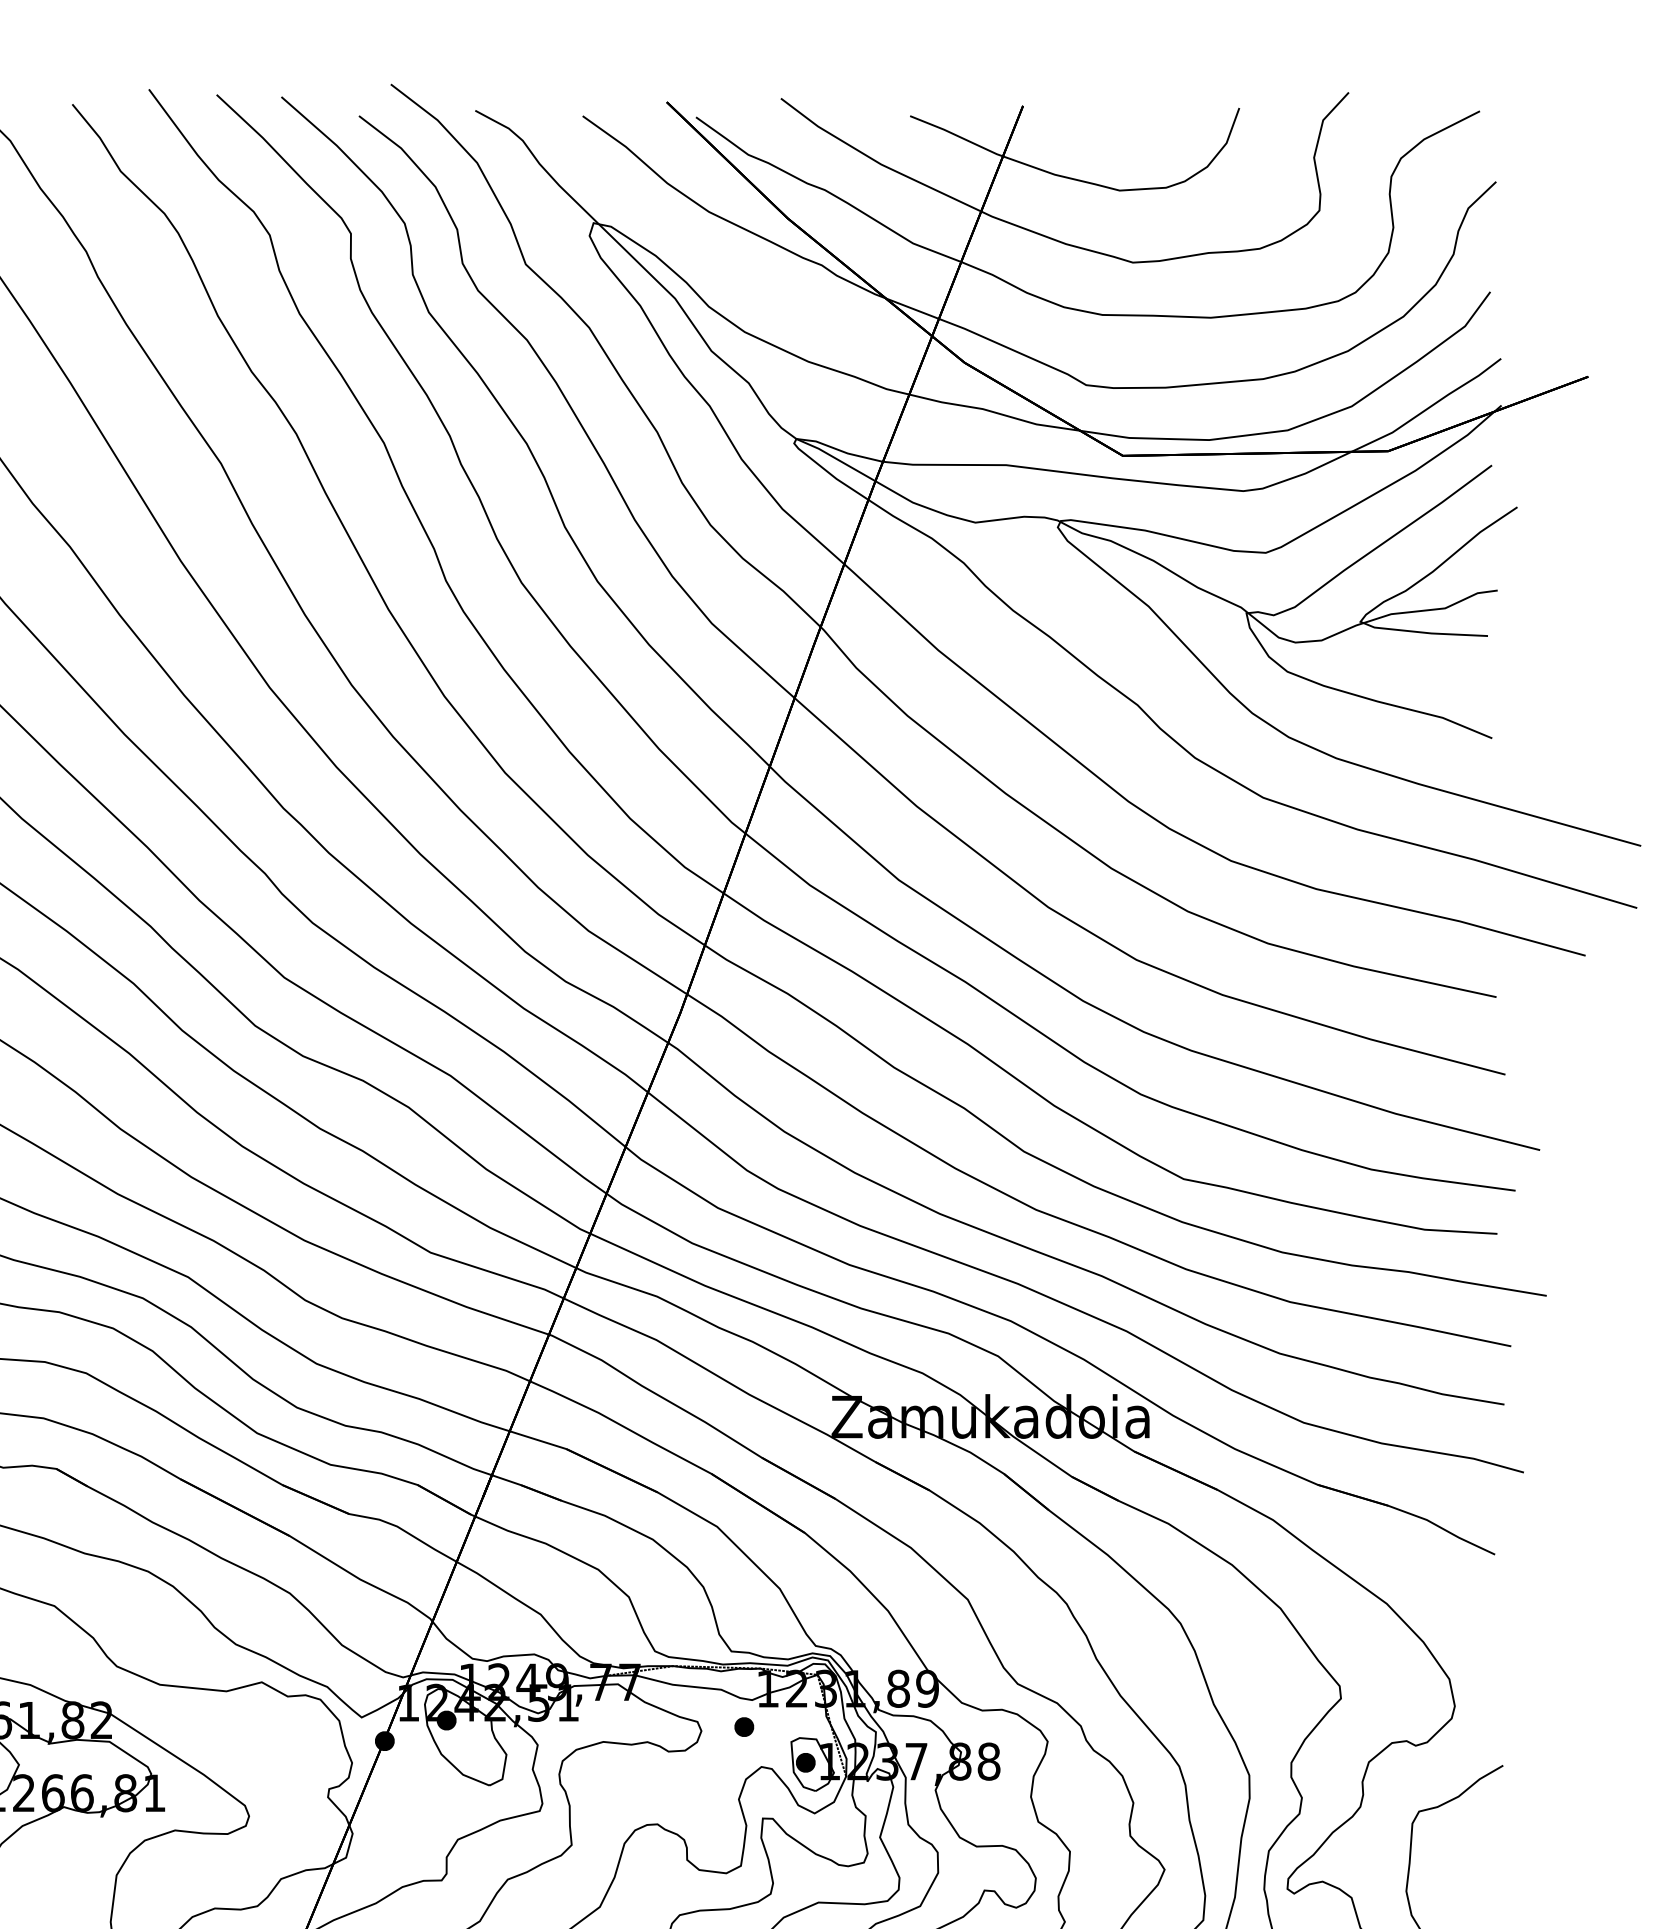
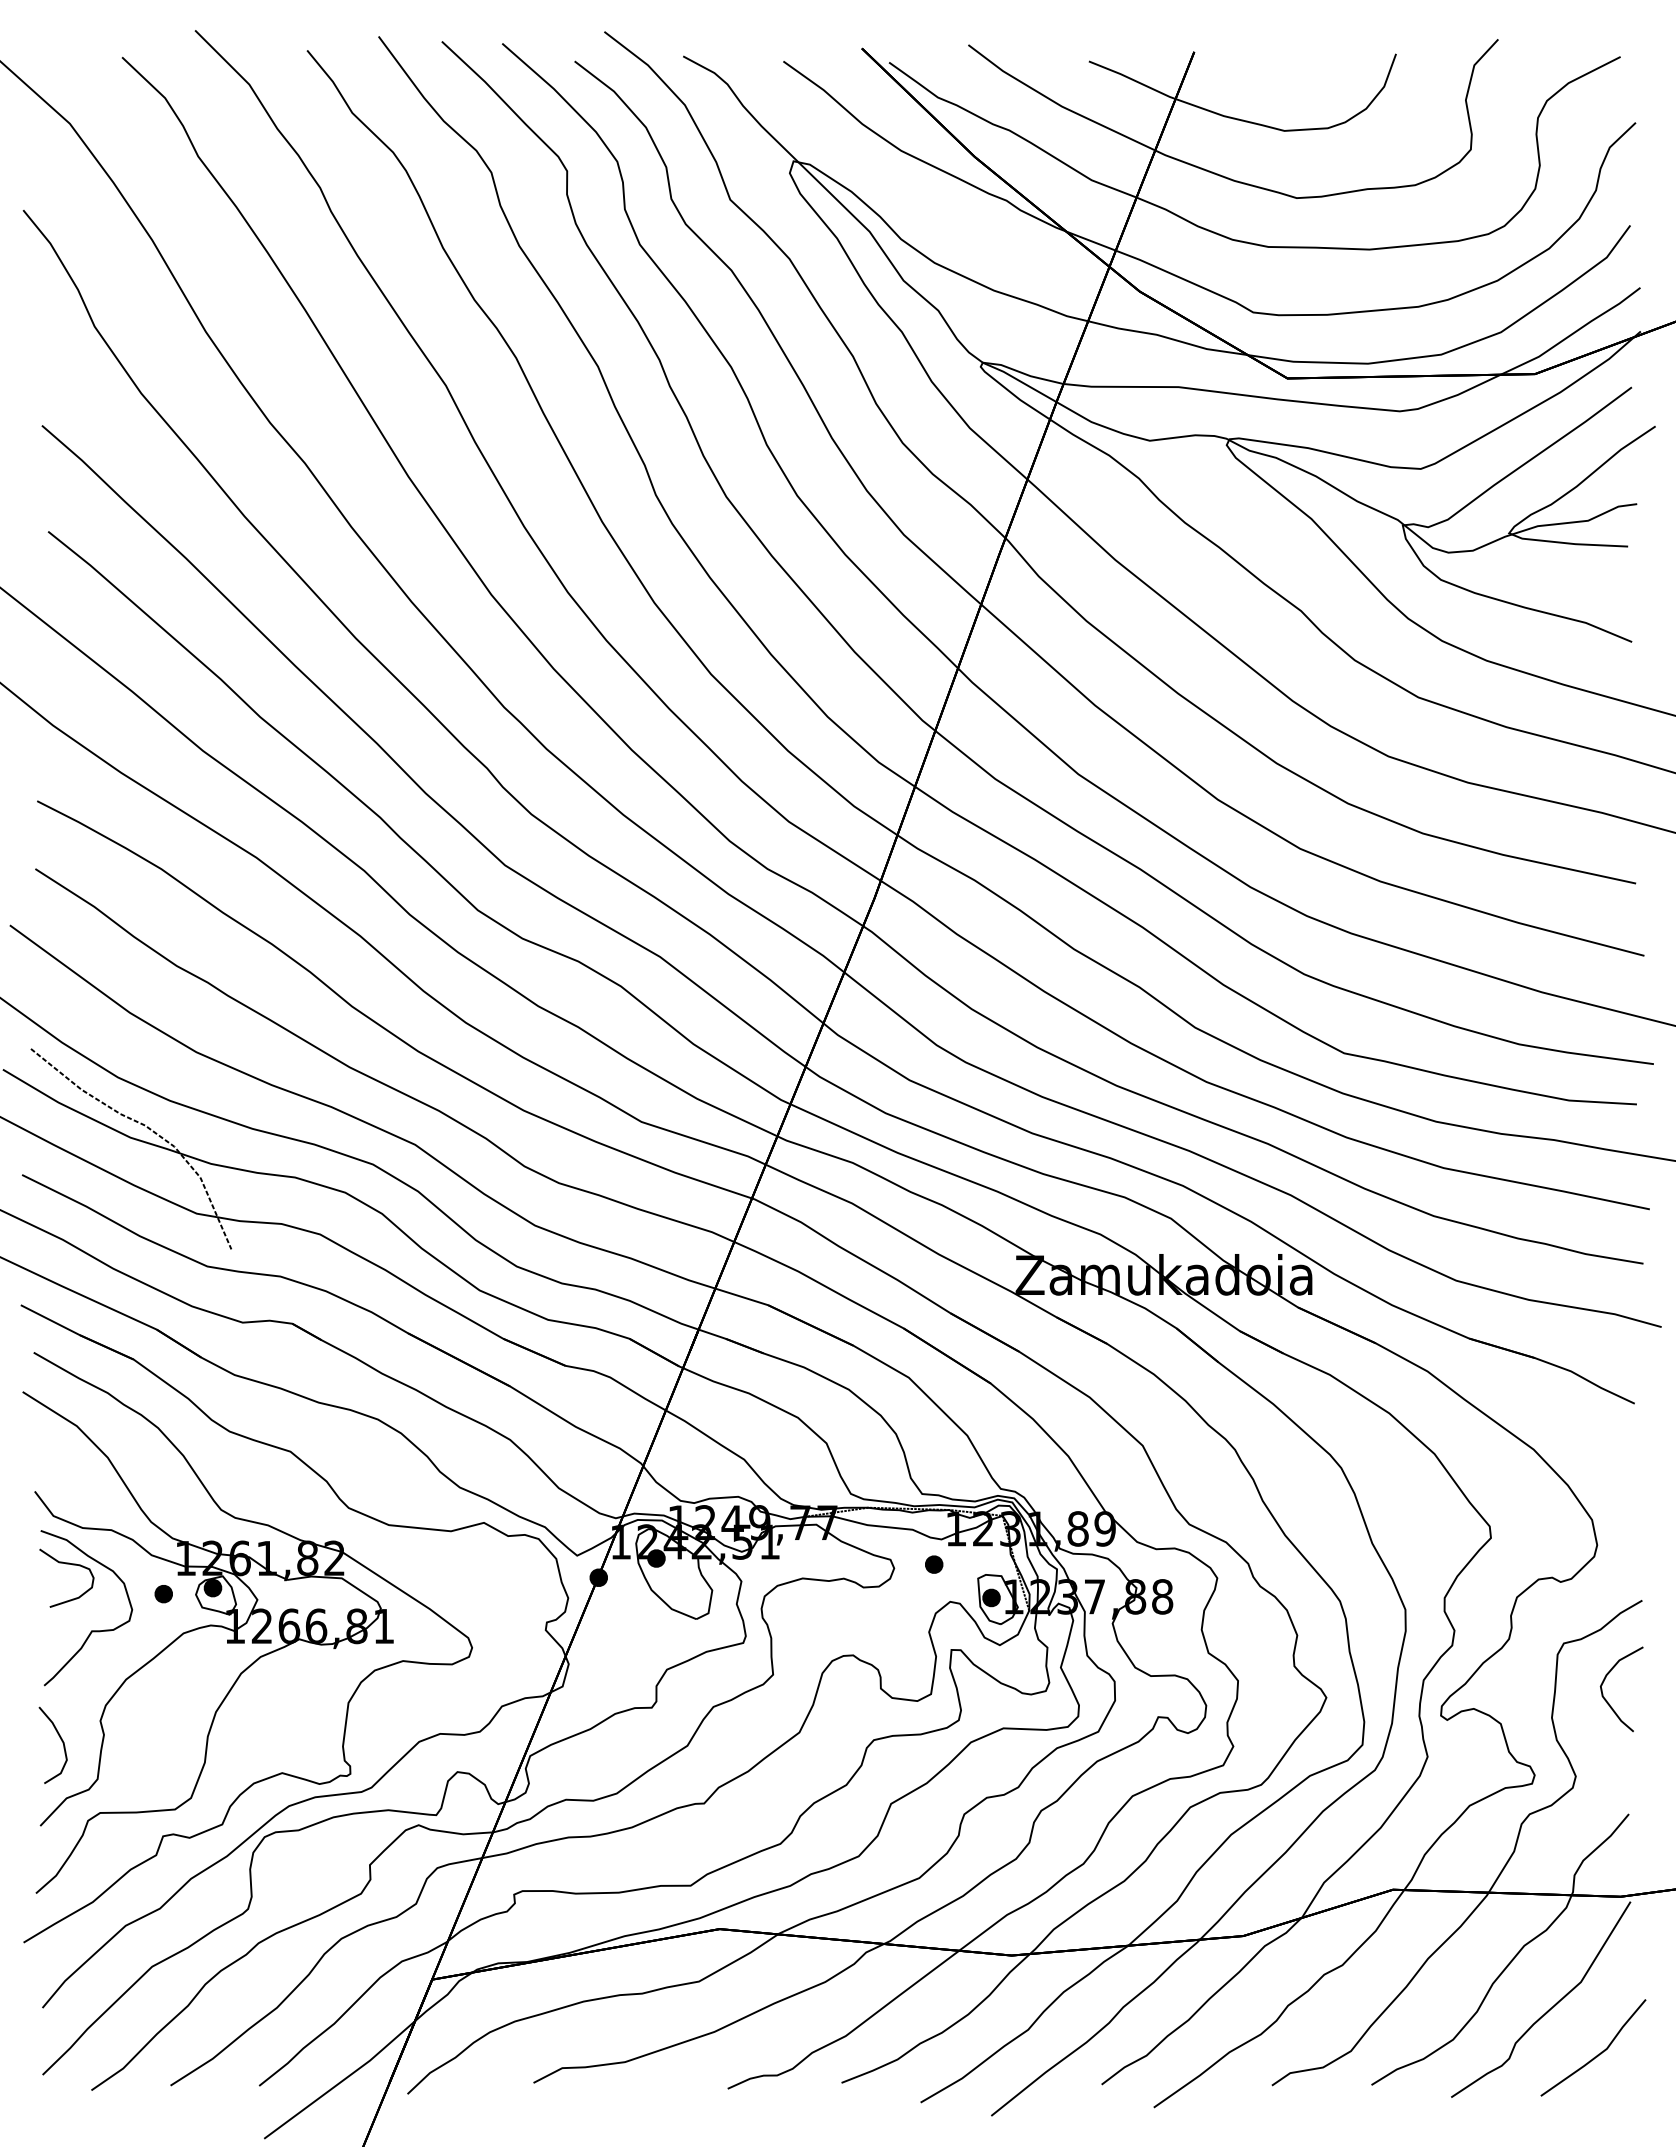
curve: (1464, 1871) -> (1606, 1699), added

